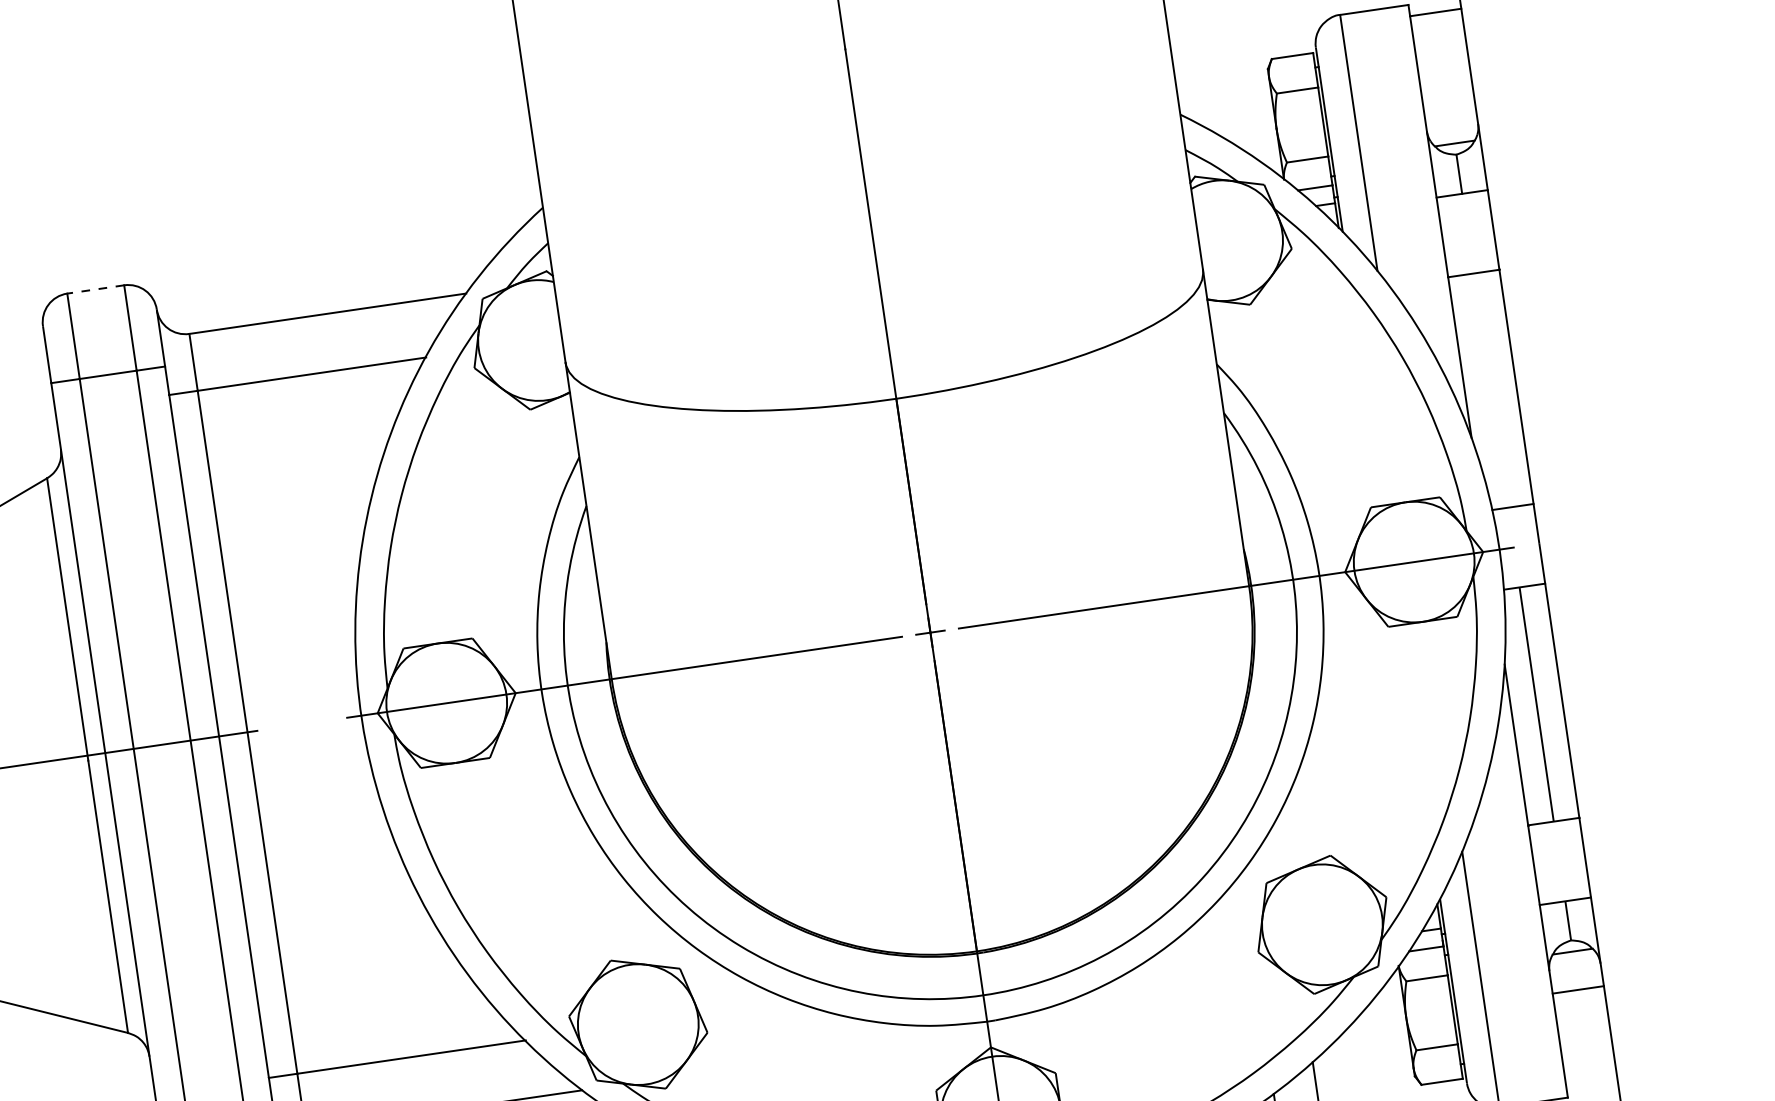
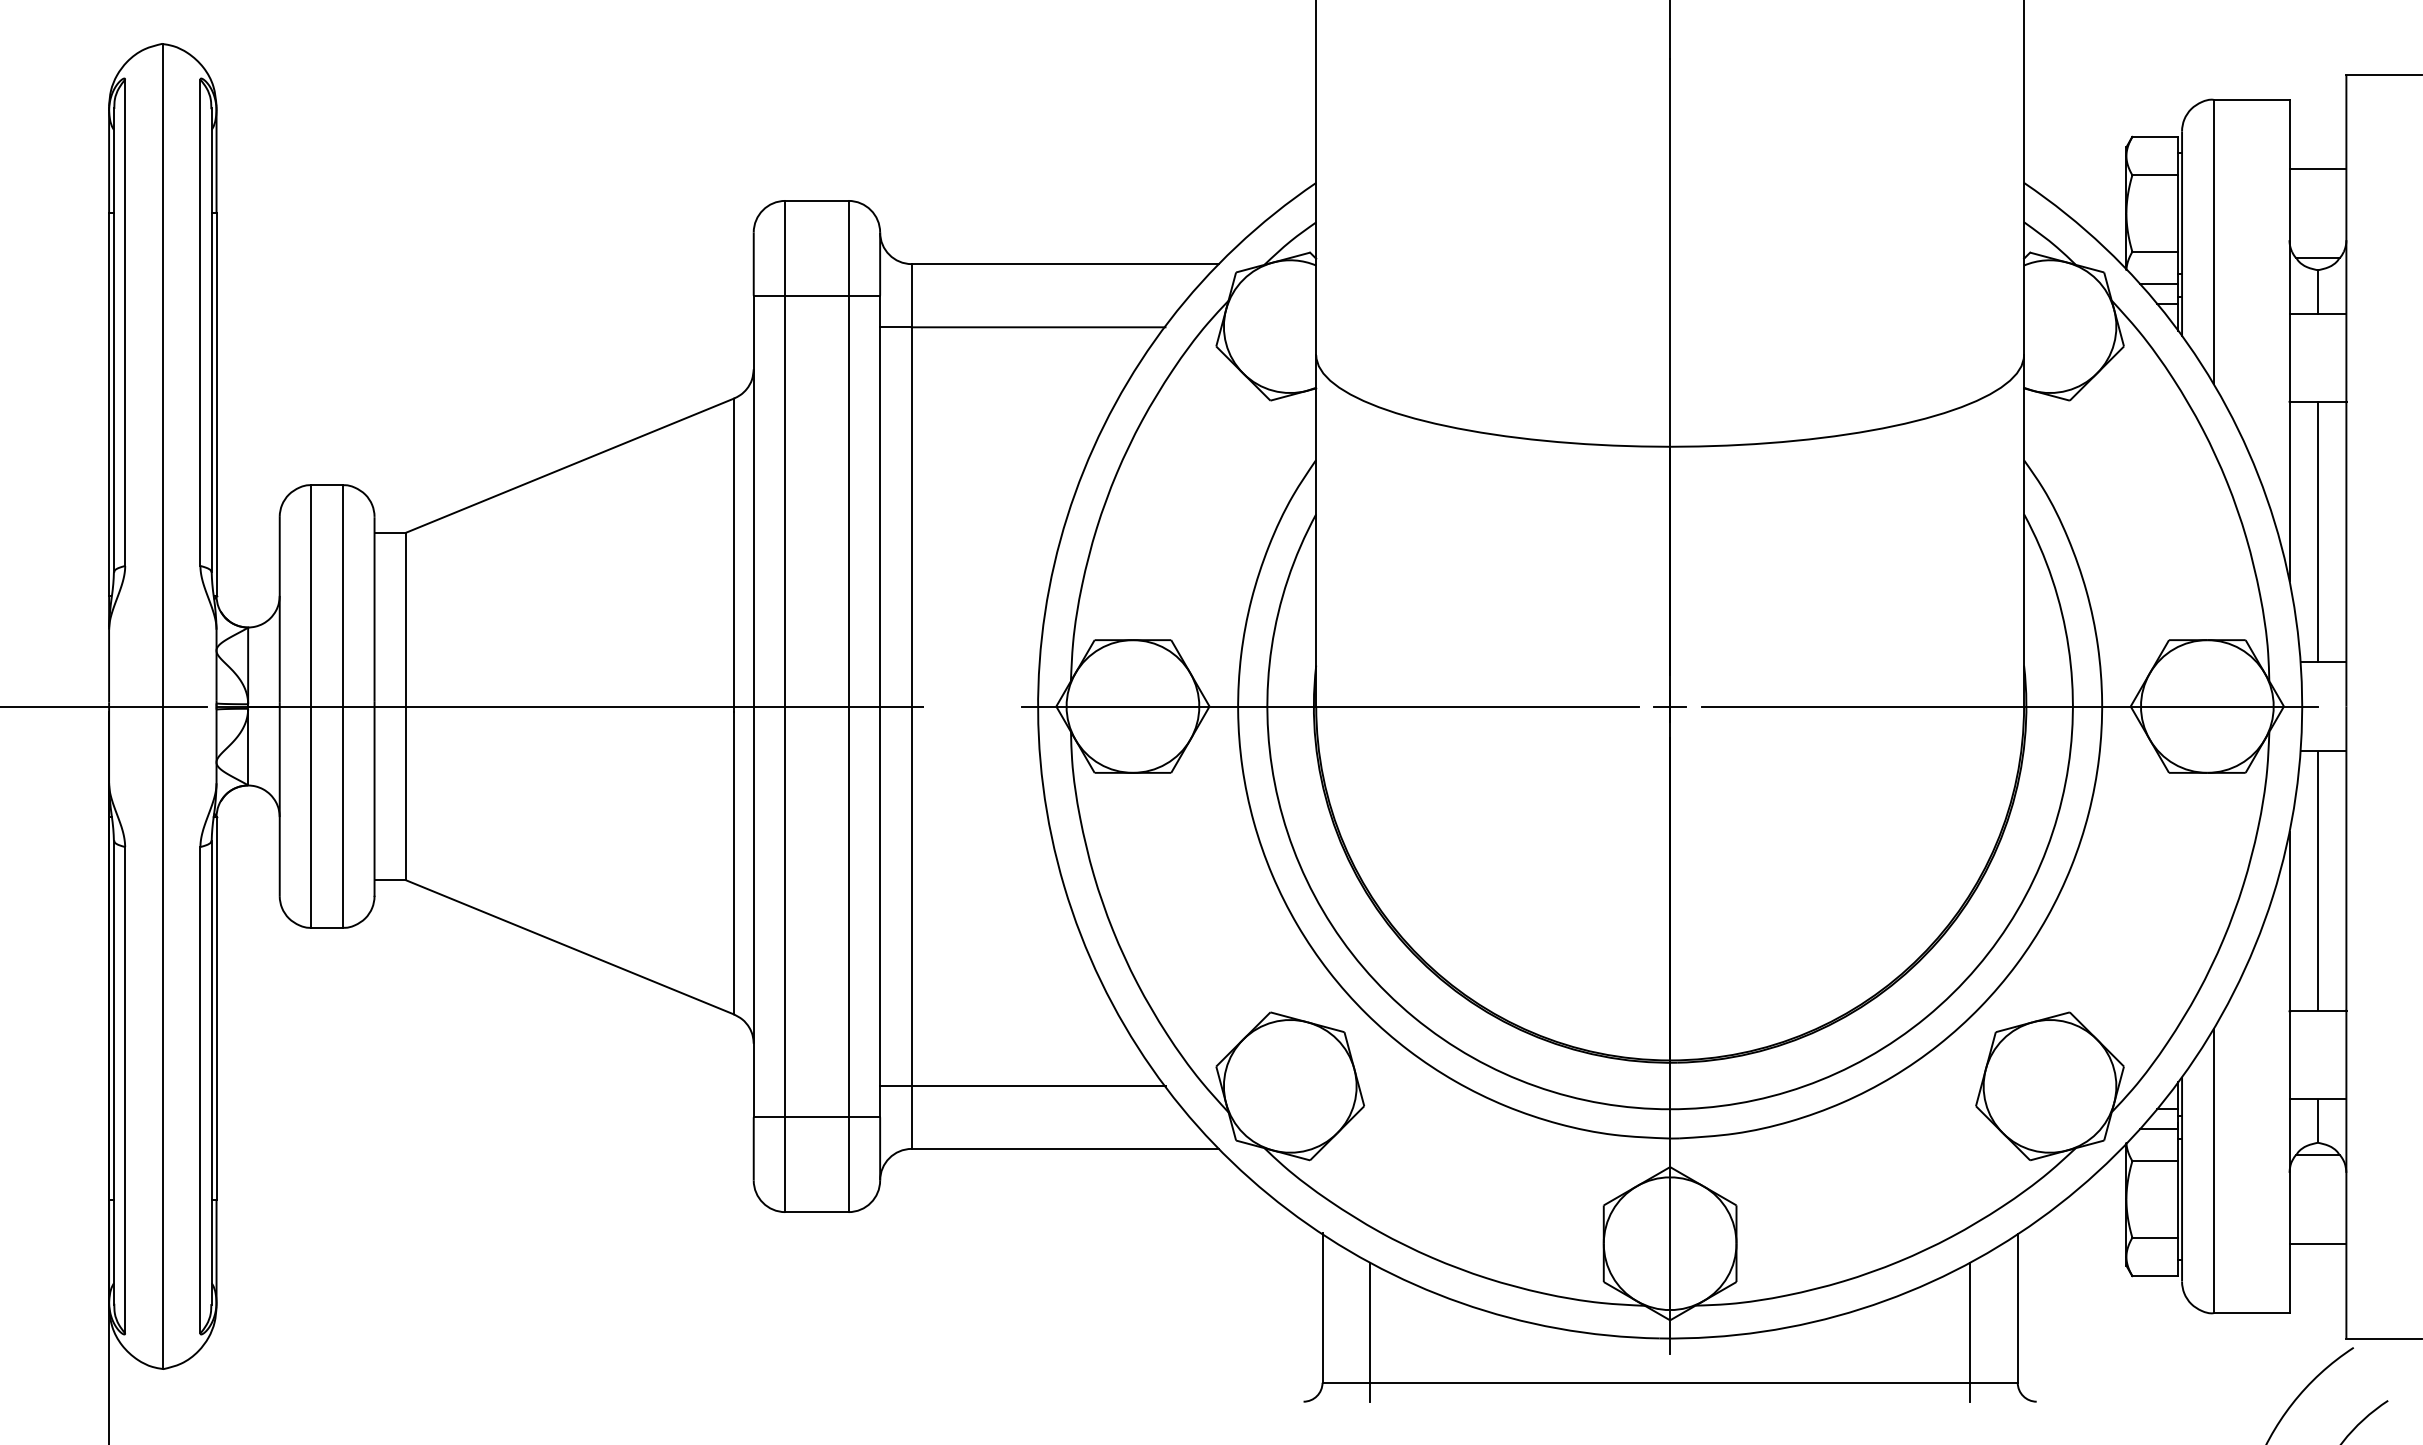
line: (1435, 12) -> (2317, 169), moved
line: (95, 289) -> (816, 200), dashed -> solid
line: (1490, 390) -> (2317, 532), added
line: (1577, 989) -> (2317, 1243), moved

